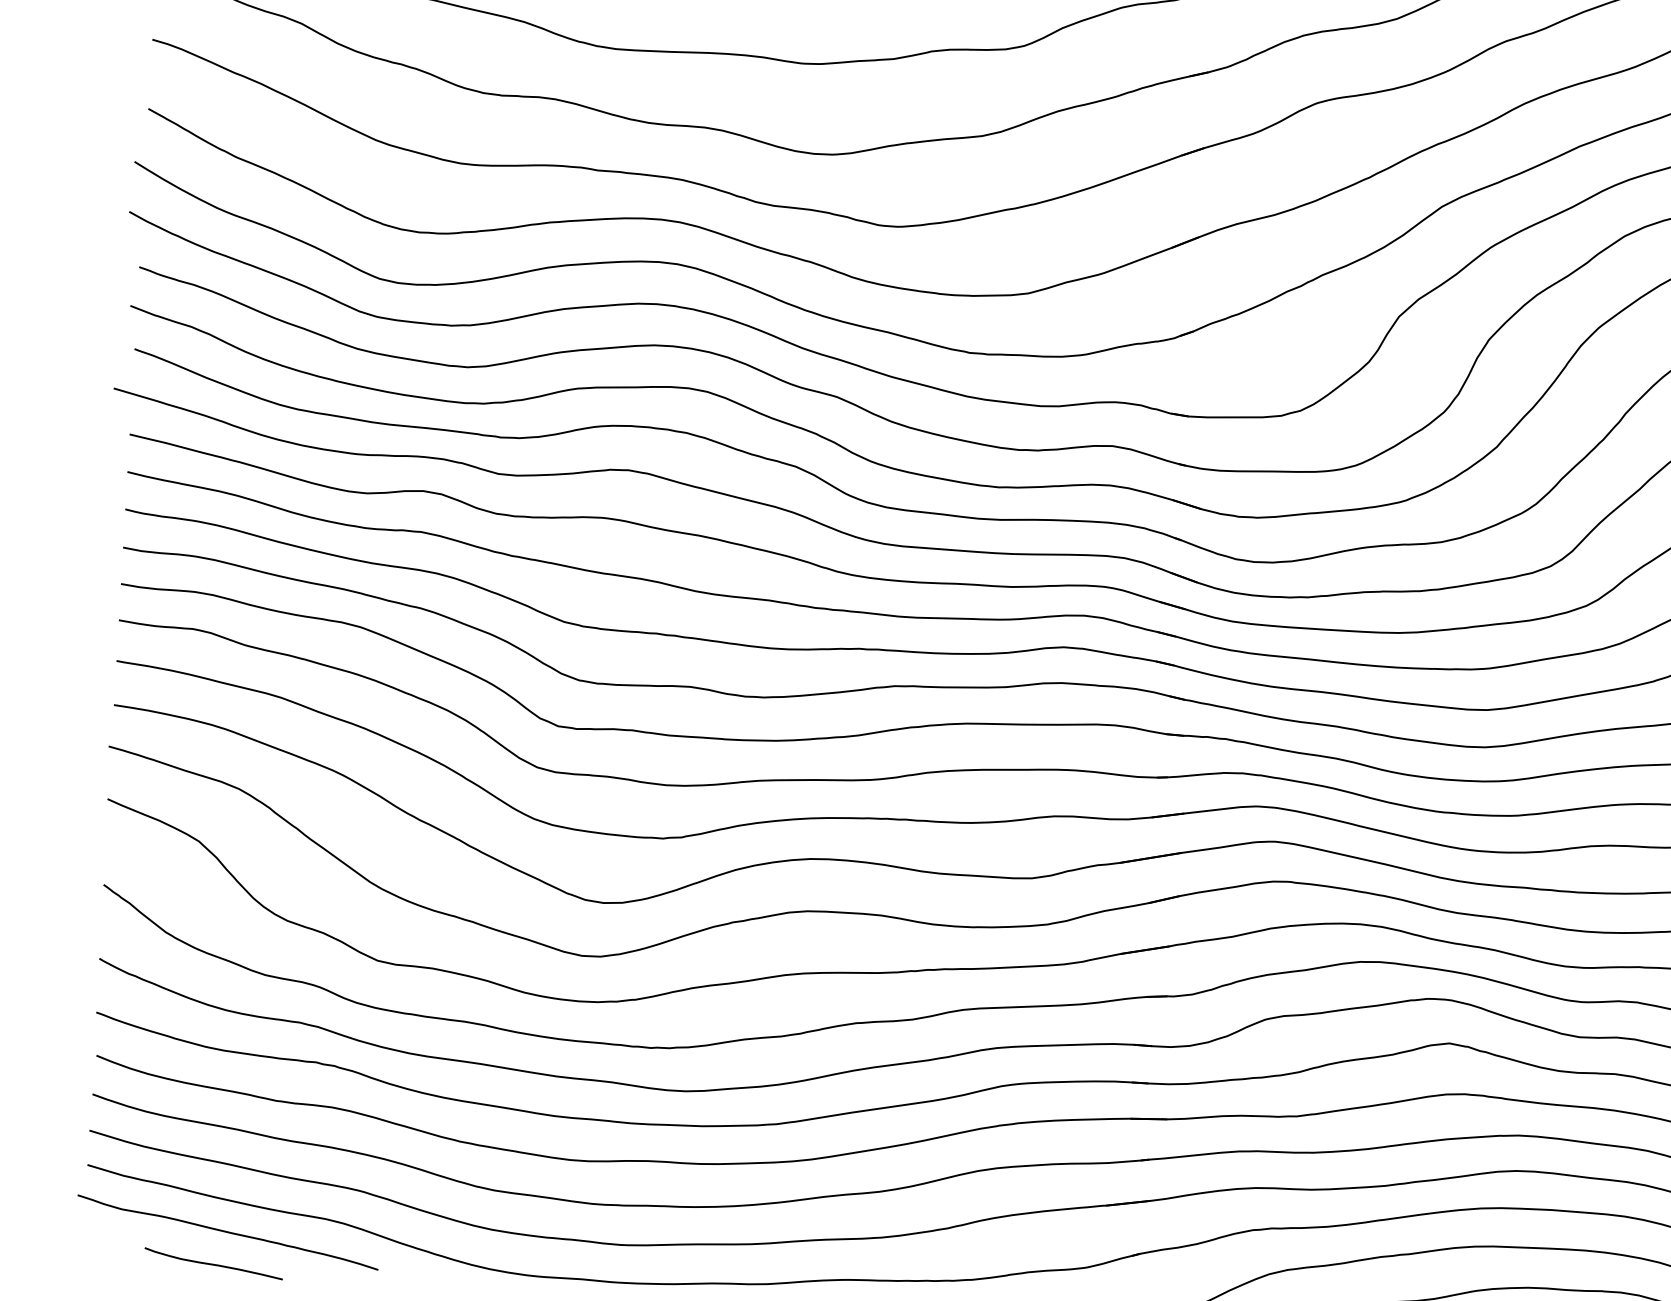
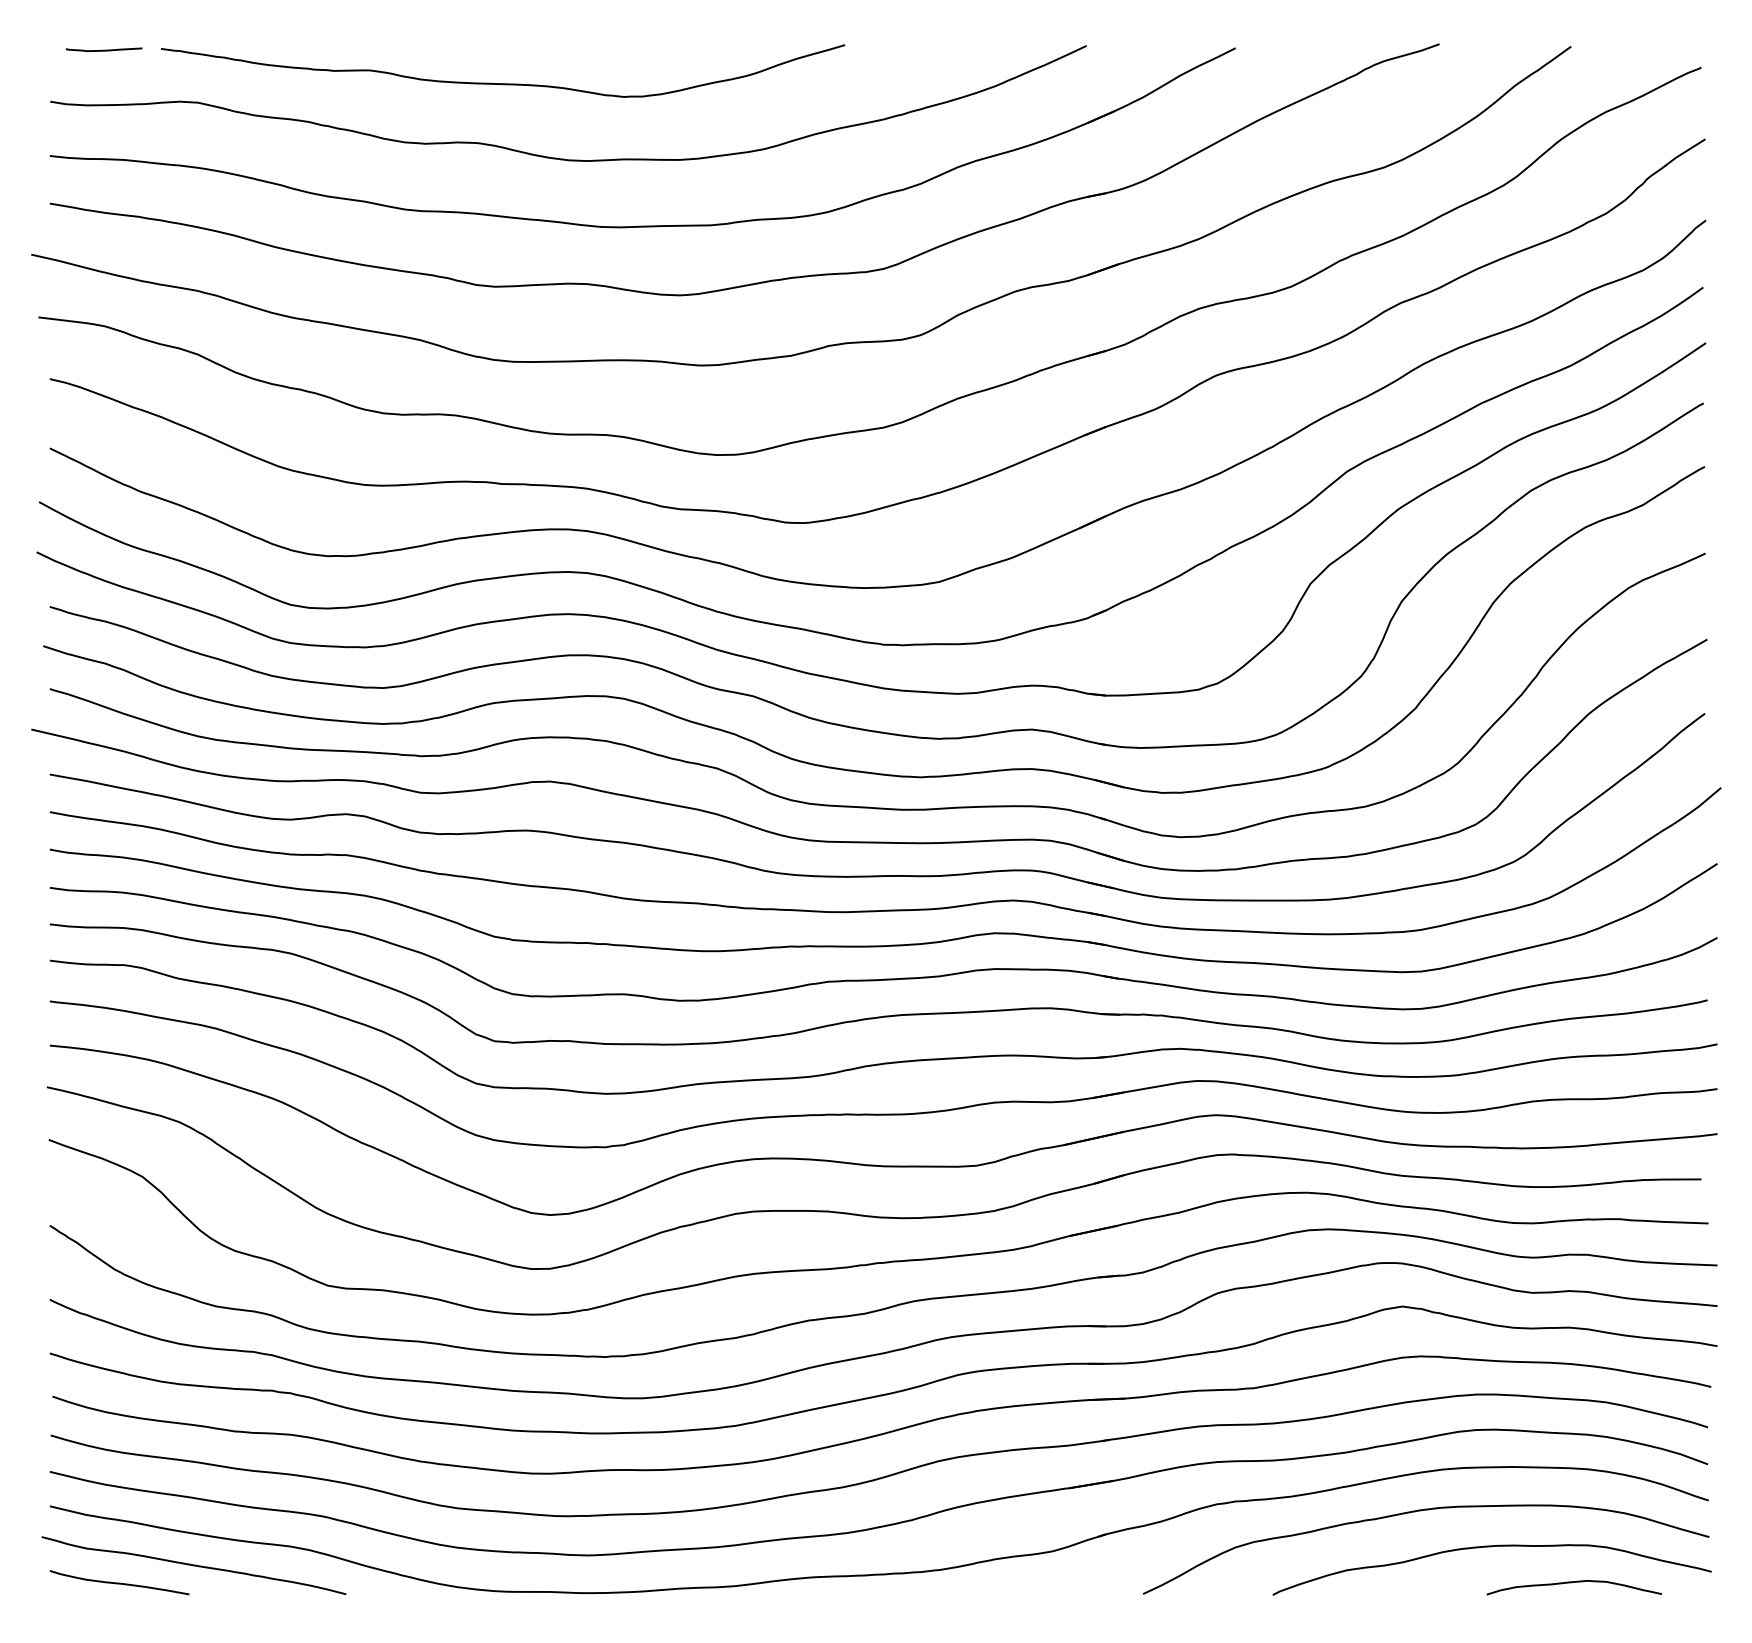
curve: (213, 1263) -> (119, 1582), moved

